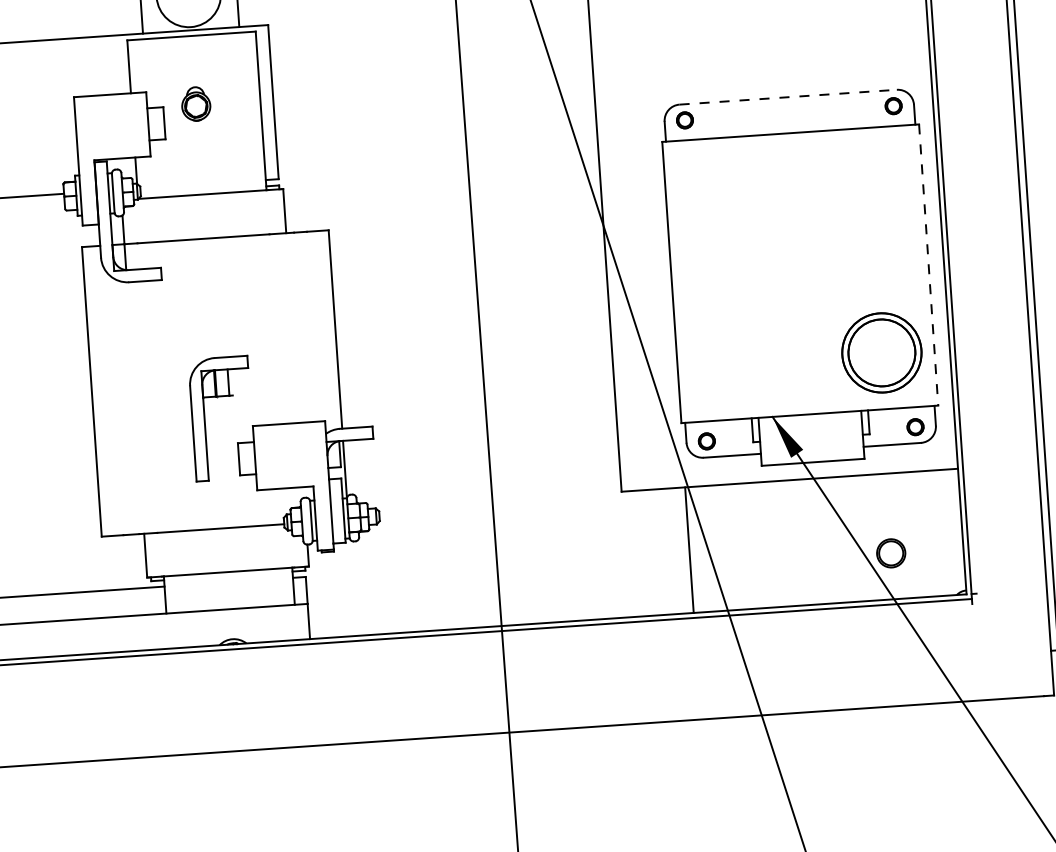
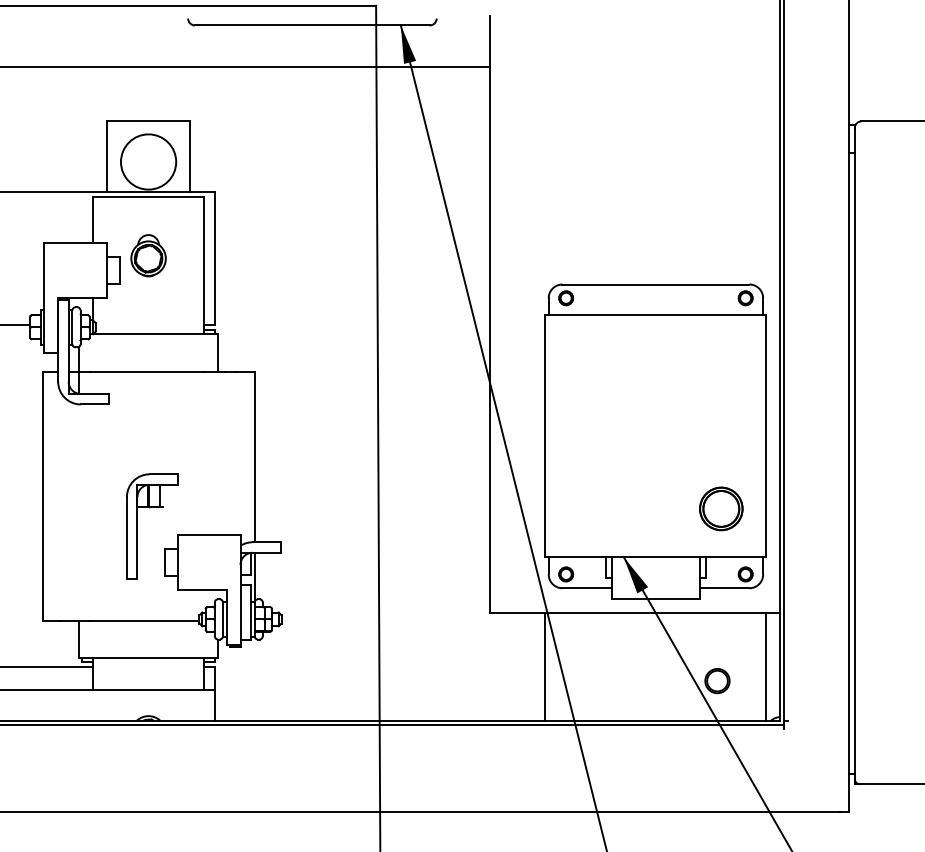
line: (788, 97) -> (656, 284), dashed -> solid
part: (196, 103) -> (148, 255), size x1.43
line: (928, 265) -> (766, 436), dashed -> solid
part: (882, 352) -> (721, 508), size x0.62
line: (945, 532) -> (765, 666), added

